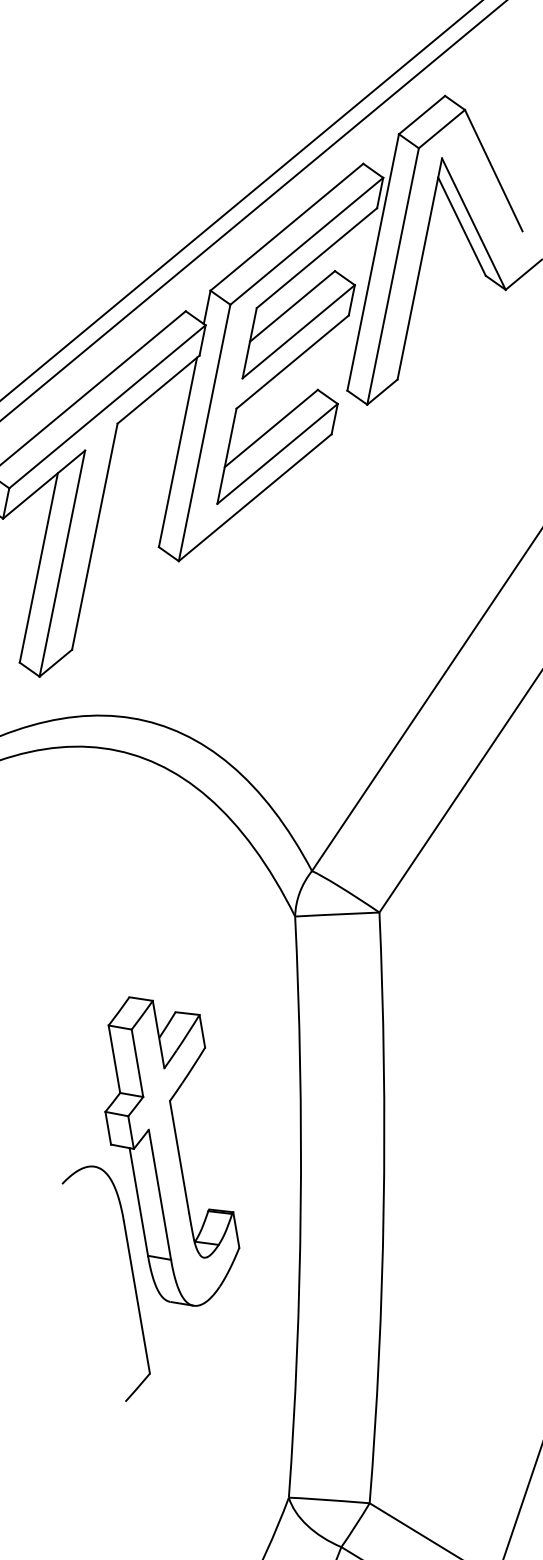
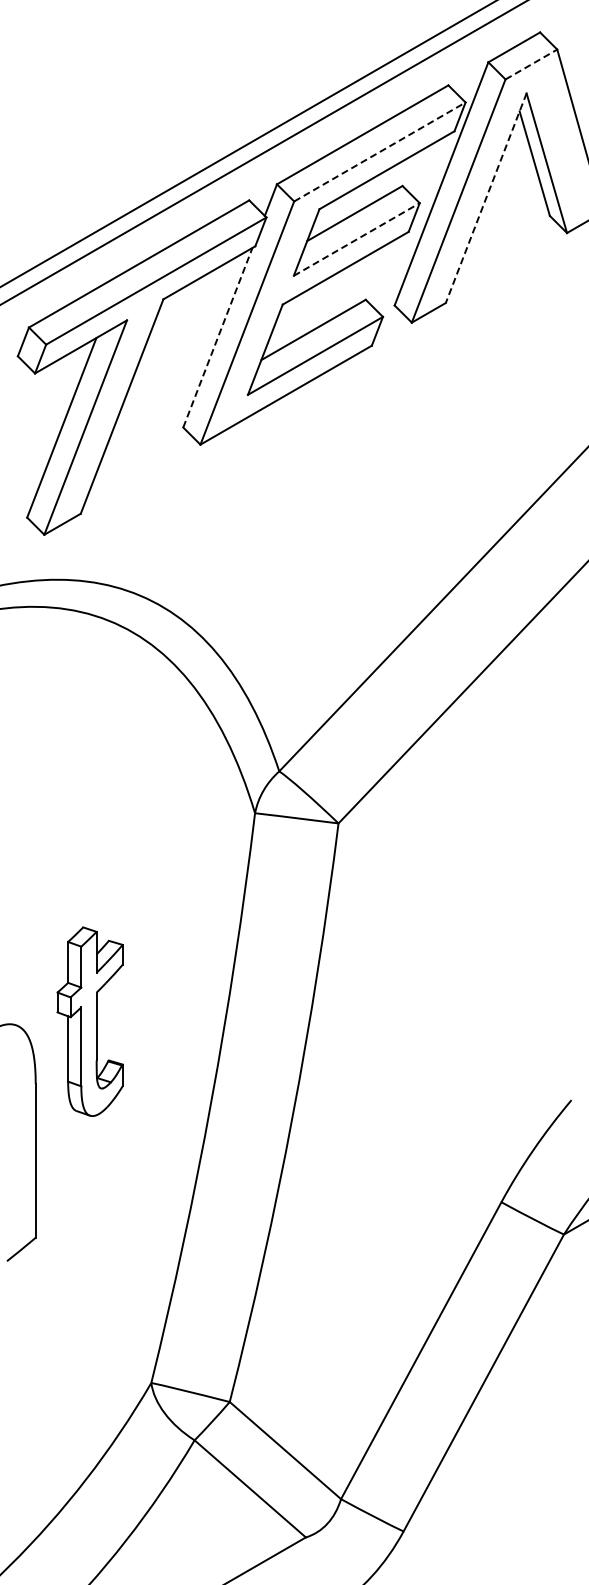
line: (442, 129) -> (531, 64), solid -> dashed
line: (306, 240) -> (379, 151), solid -> dashed
line: (420, 269) -> (486, 198), solid -> dashed
line: (298, 331) -> (356, 239), solid -> dashed
line: (178, 452) -> (218, 337), solid -> dashed
part: (166, 1150) -> (89, 1021), size x0.6

